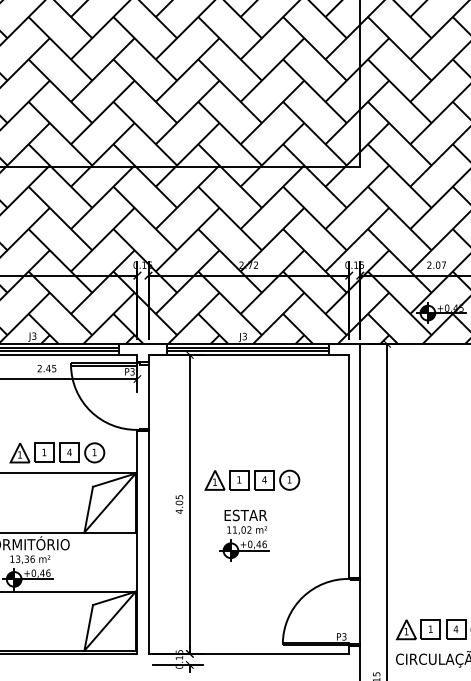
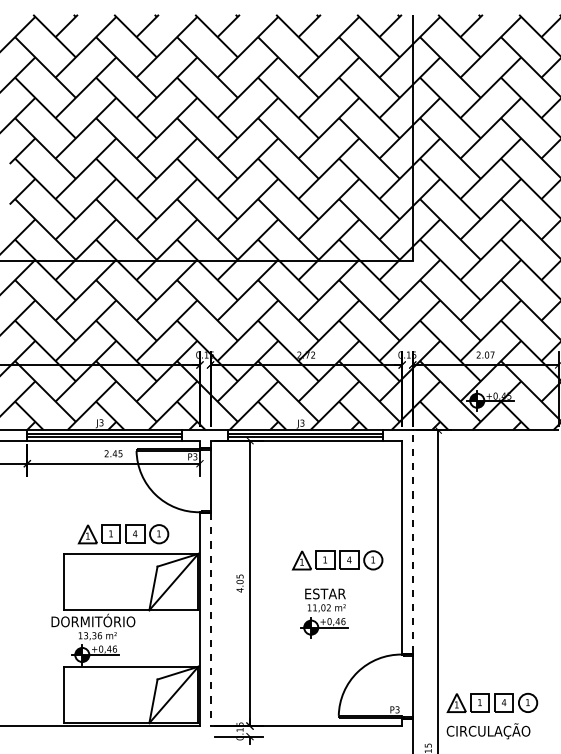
line: (360, 460) -> (412, 541), solid -> dashed
part: (252, 480) -> (337, 560), moved
part: (244, 535) -> (324, 613), moved
line: (148, 543) -> (210, 620), solid -> dashed

